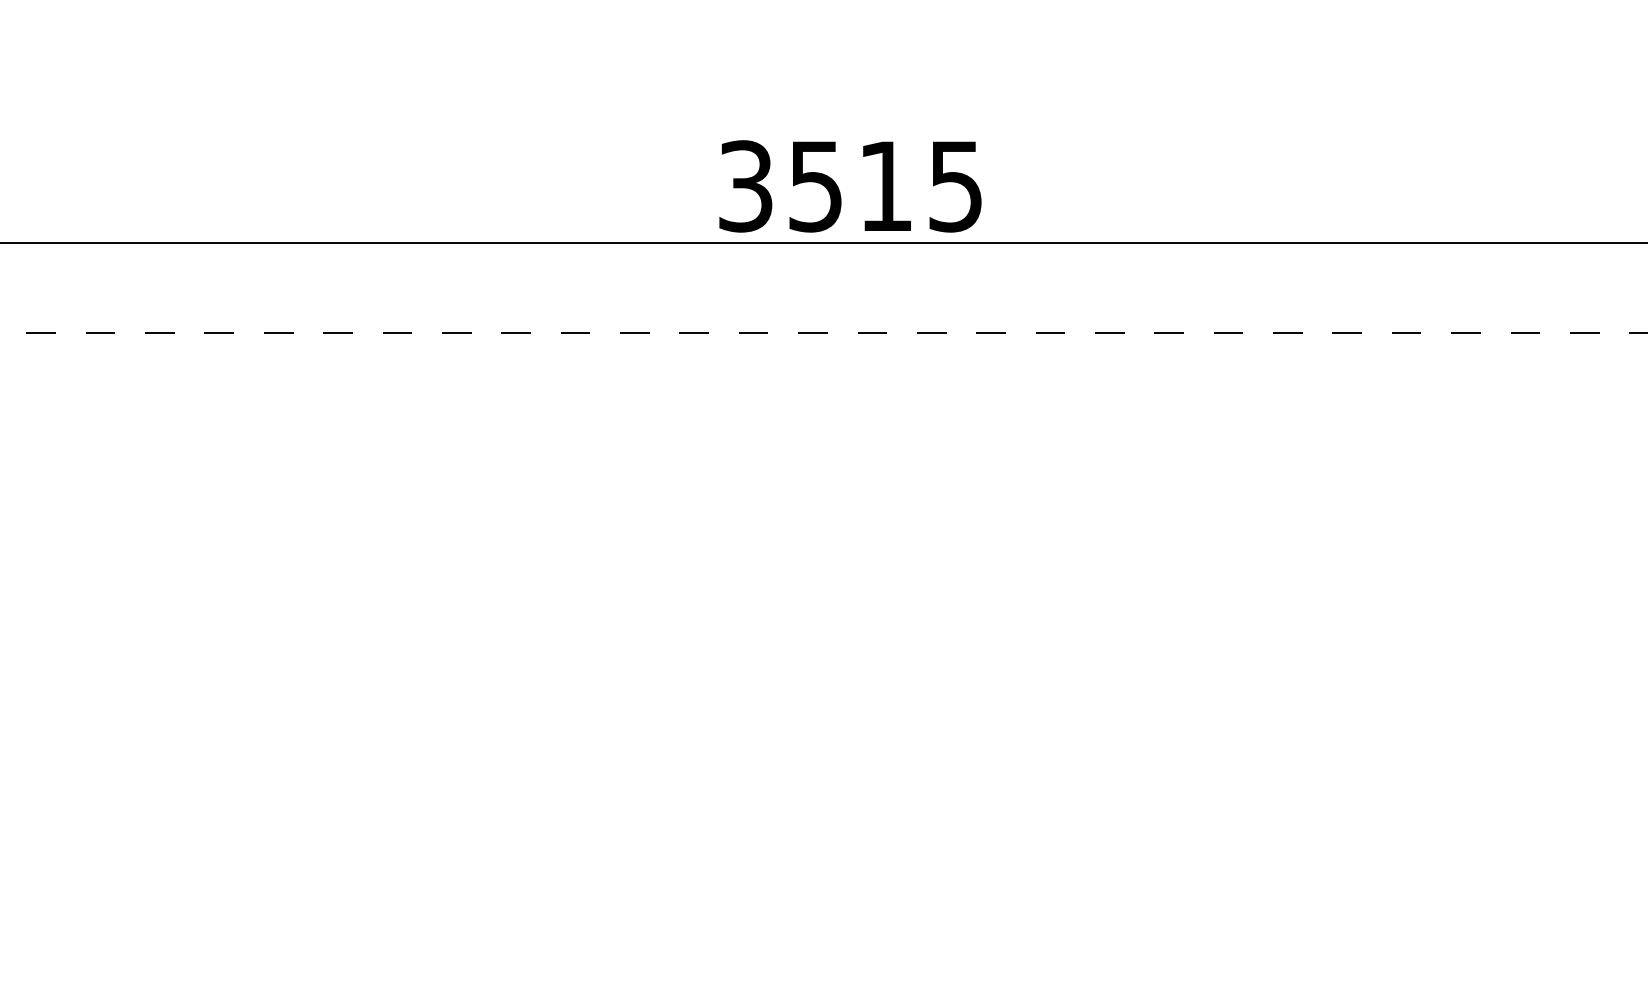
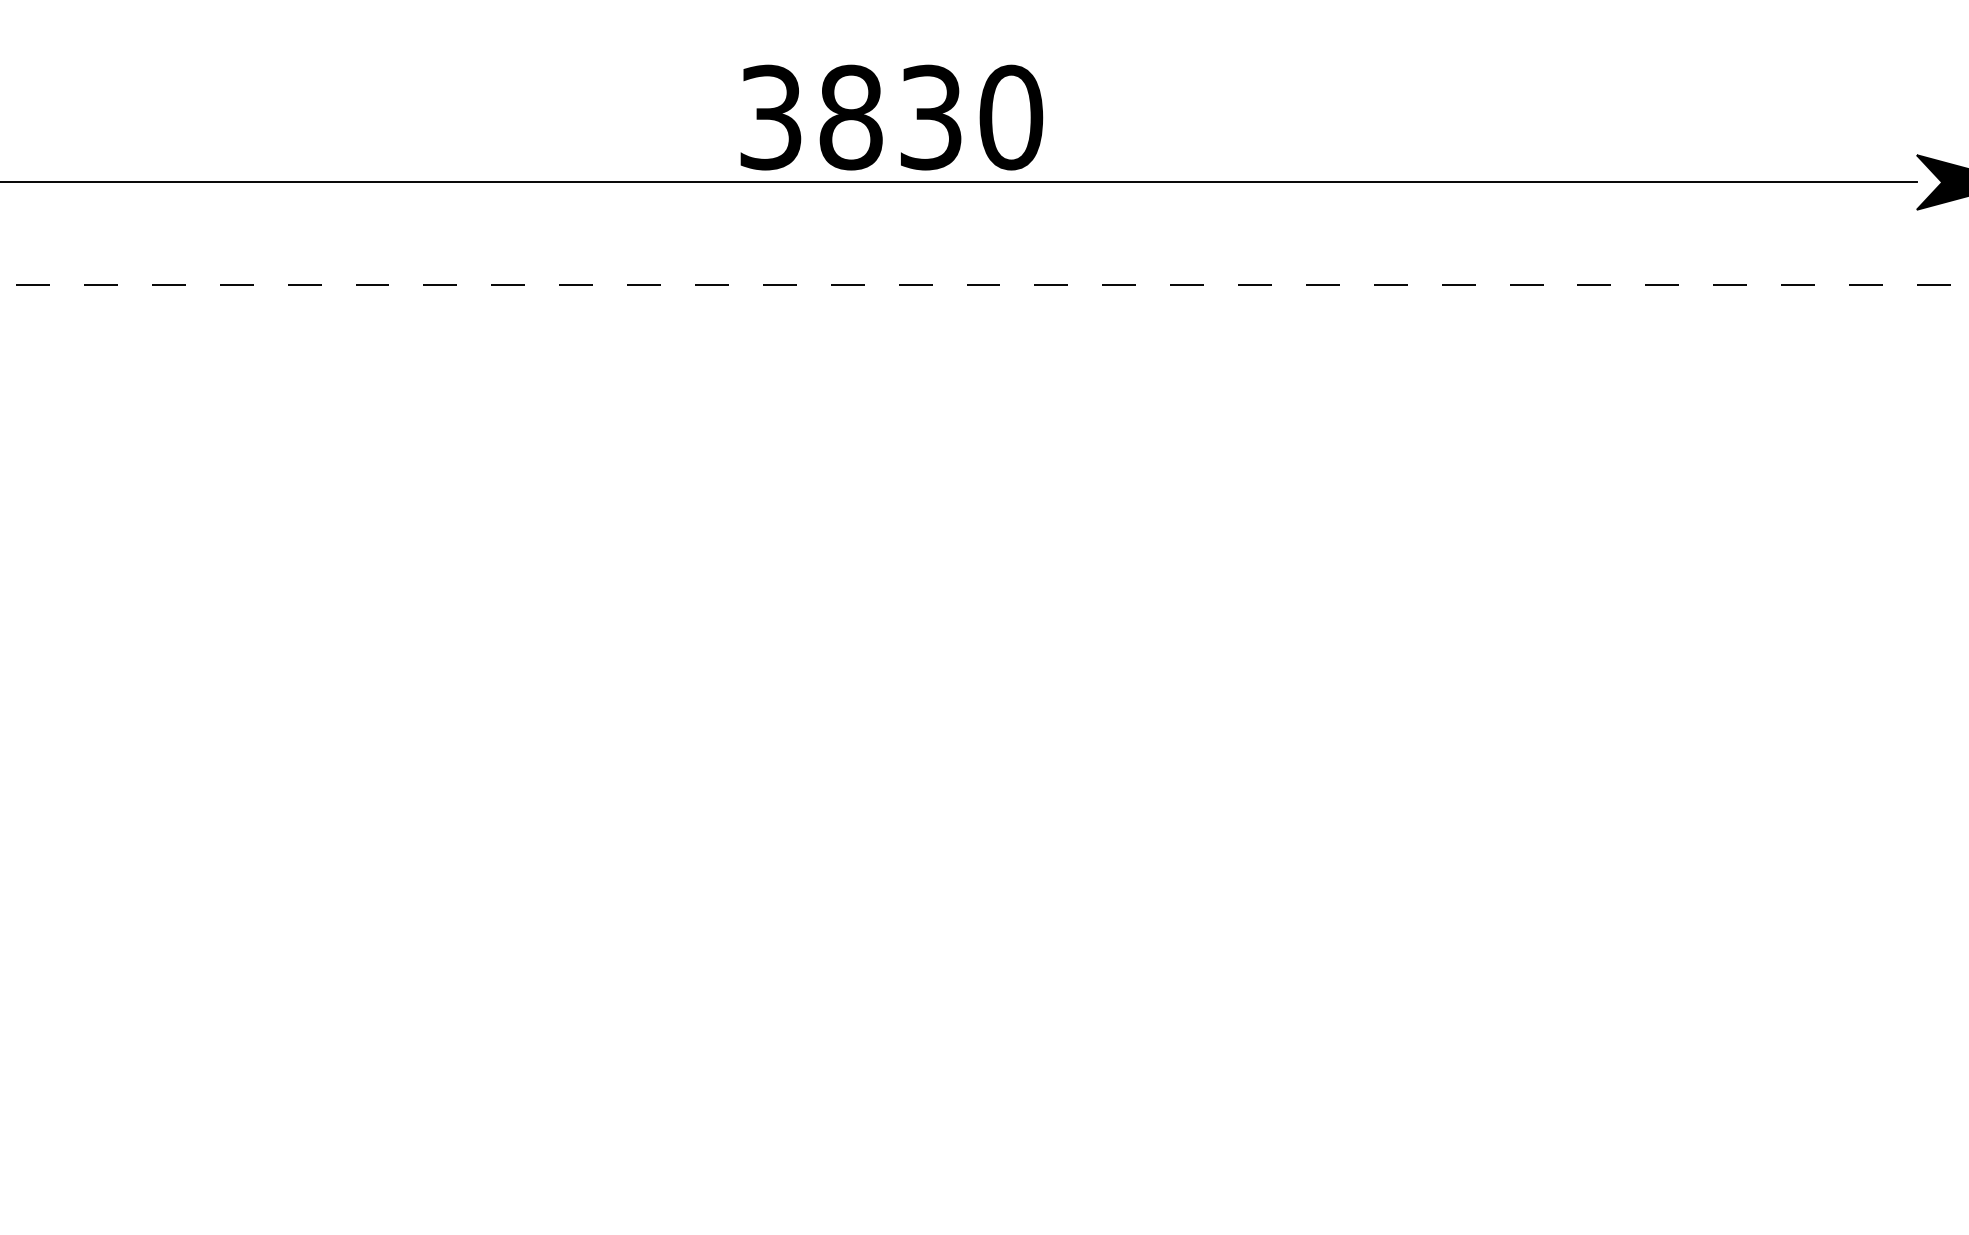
text: (886, 186) -> (931, 117), 3515 -> 3830

